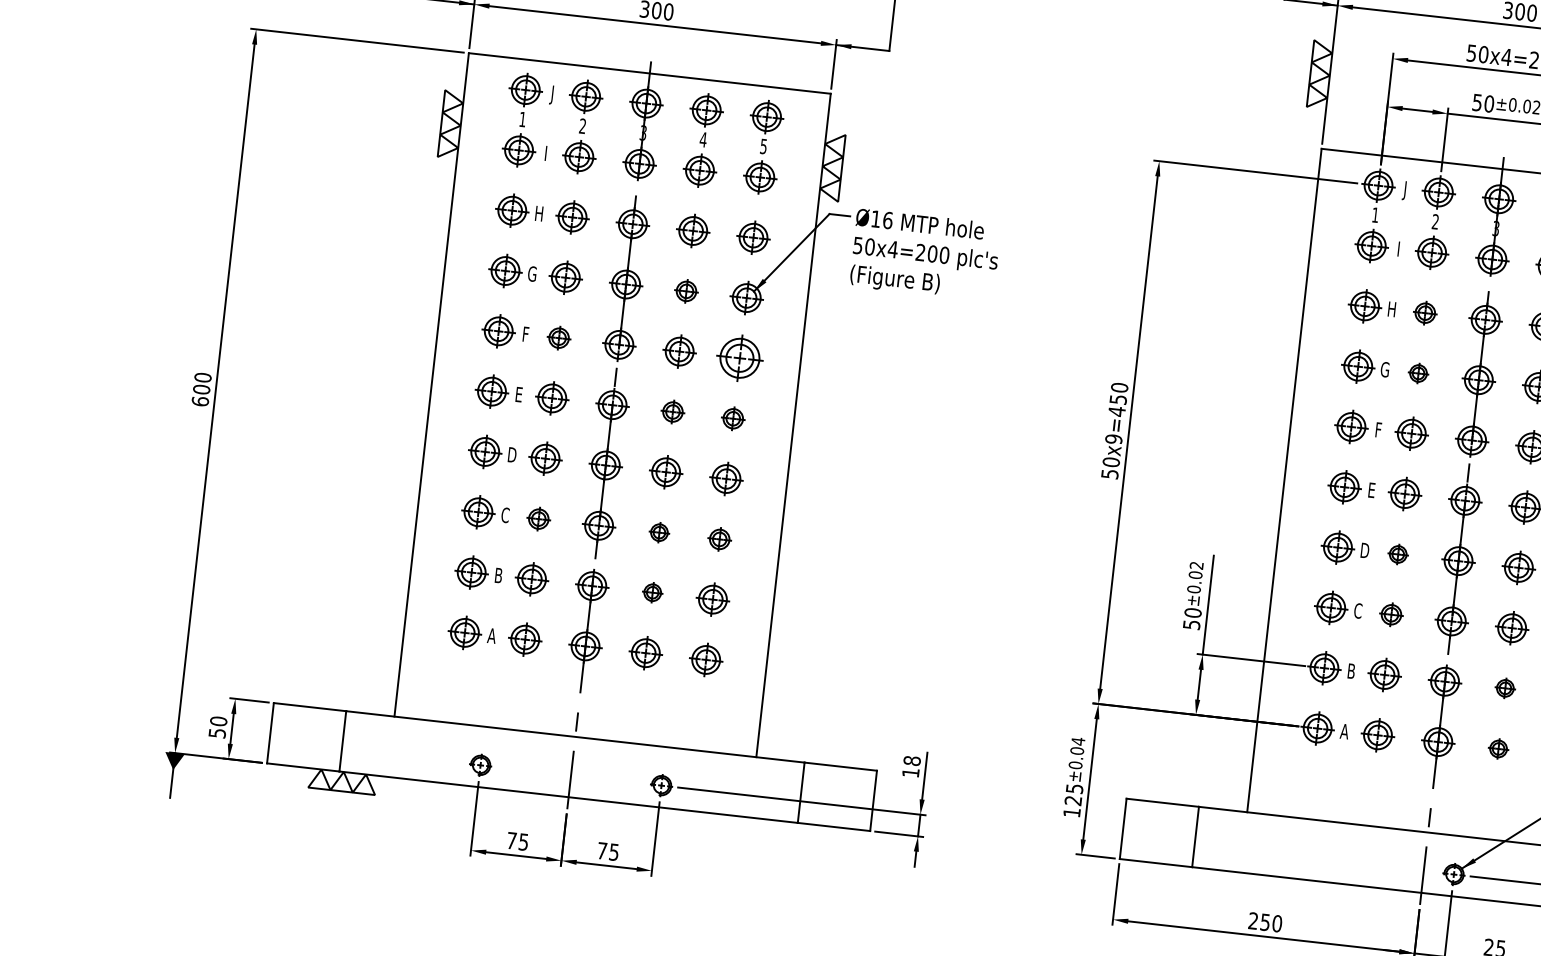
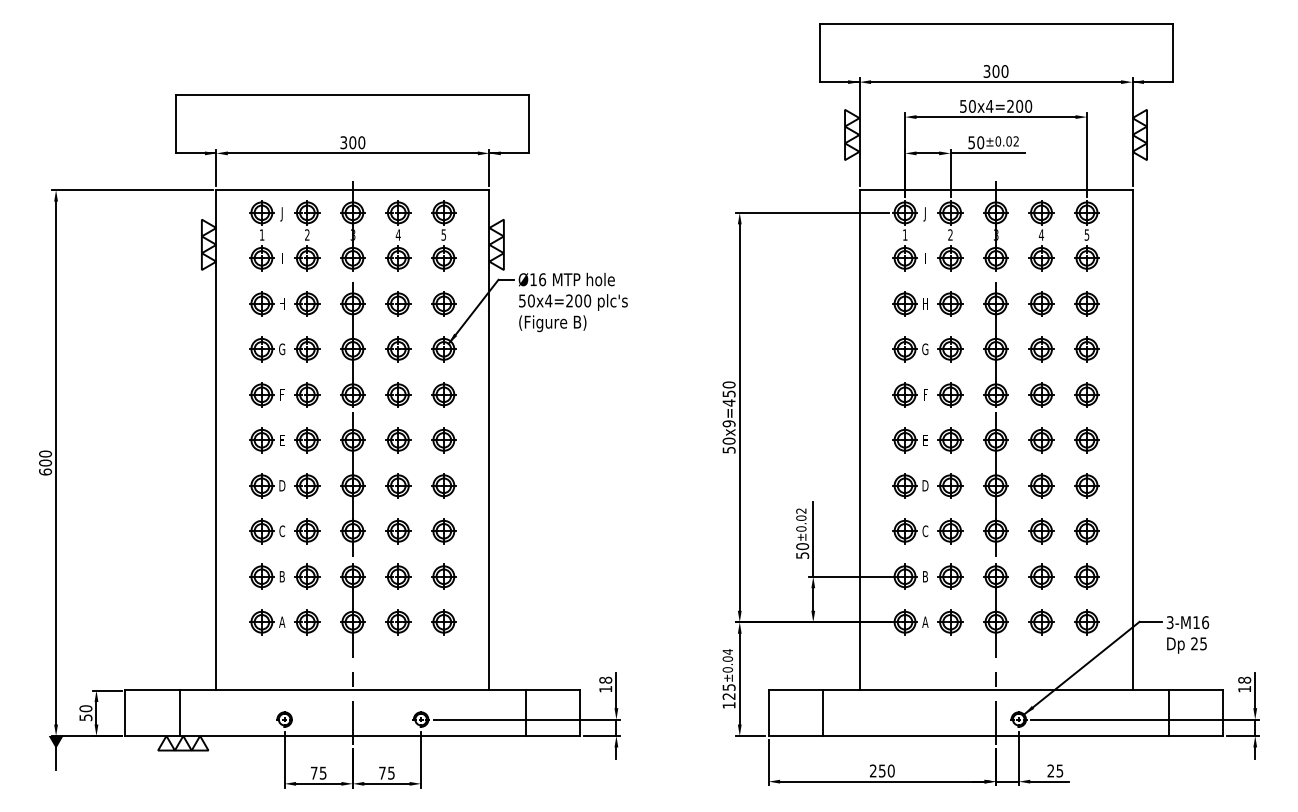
part: (686, 291) -> (398, 349), size x1.43
part: (1425, 312) -> (950, 303), size x1.43
part: (559, 337) -> (307, 394), size x1.43
part: (739, 357) -> (443, 394), size x0.71
part: (1418, 373) -> (950, 349), size x1.67
part: (673, 412) -> (398, 440), size x1.43
part: (732, 418) -> (443, 440), size x1.43
part: (538, 519) -> (307, 531), size x1.43
part: (659, 532) -> (398, 531), size x1.67
part: (719, 539) -> (443, 531), size x1.43
part: (1398, 553) -> (950, 485), size x1.67
part: (652, 592) -> (398, 576), size x1.67
part: (1391, 614) -> (950, 531), size x1.43
part: (1505, 688) -> (1041, 576), size x1.67
part: (1498, 749) -> (1041, 622), size x1.67

